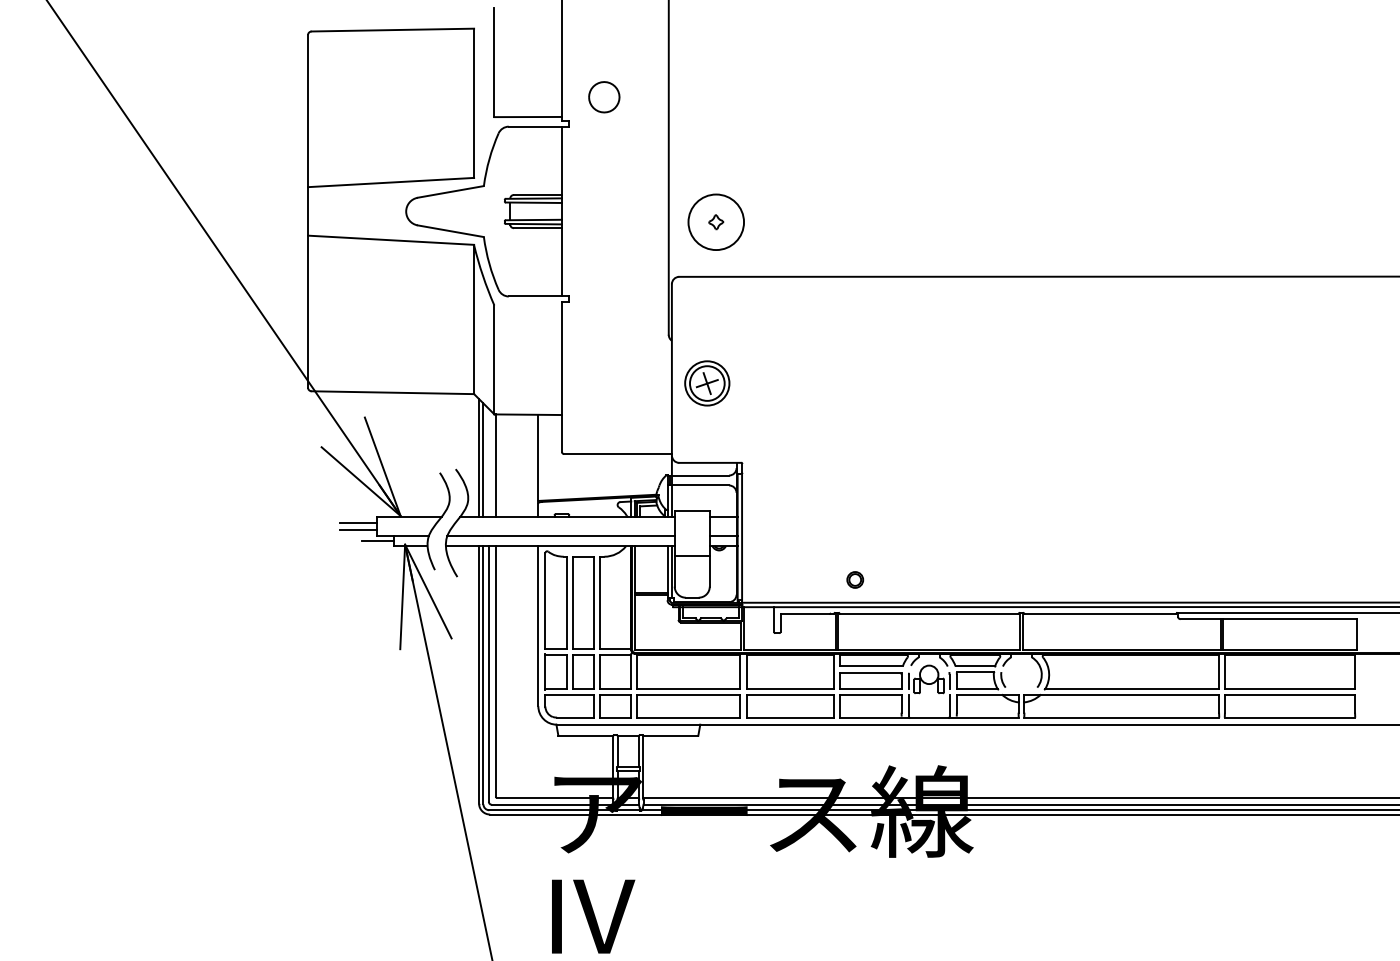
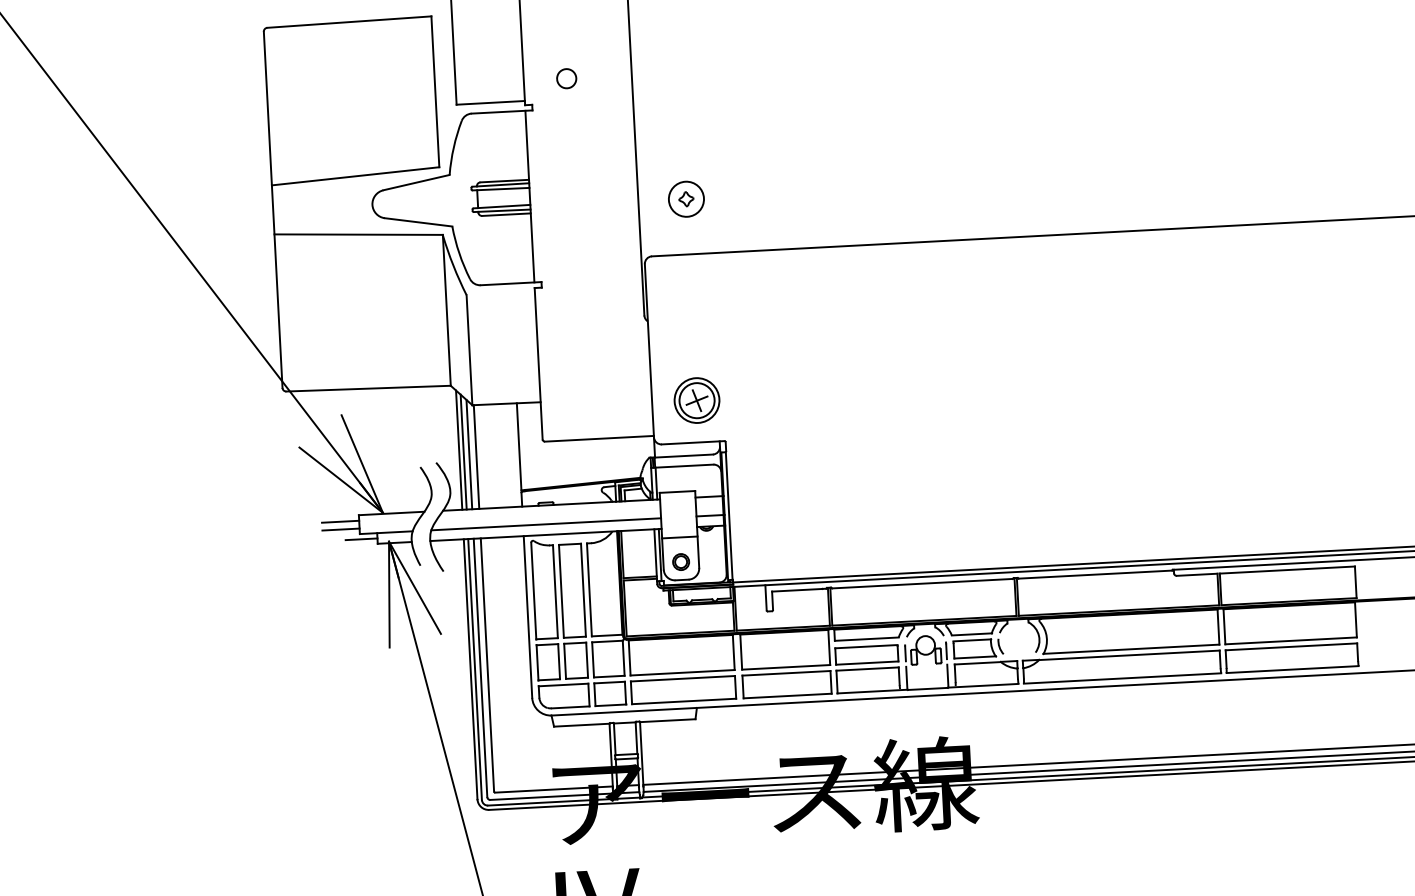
part: (604, 96) -> (566, 78), size x0.62
circle: (715, 221) -> (685, 198), size x0.62
part: (707, 383) -> (697, 400), moved
line: (488, 462) -> (468, 454), added
part: (855, 579) -> (681, 561), moved

